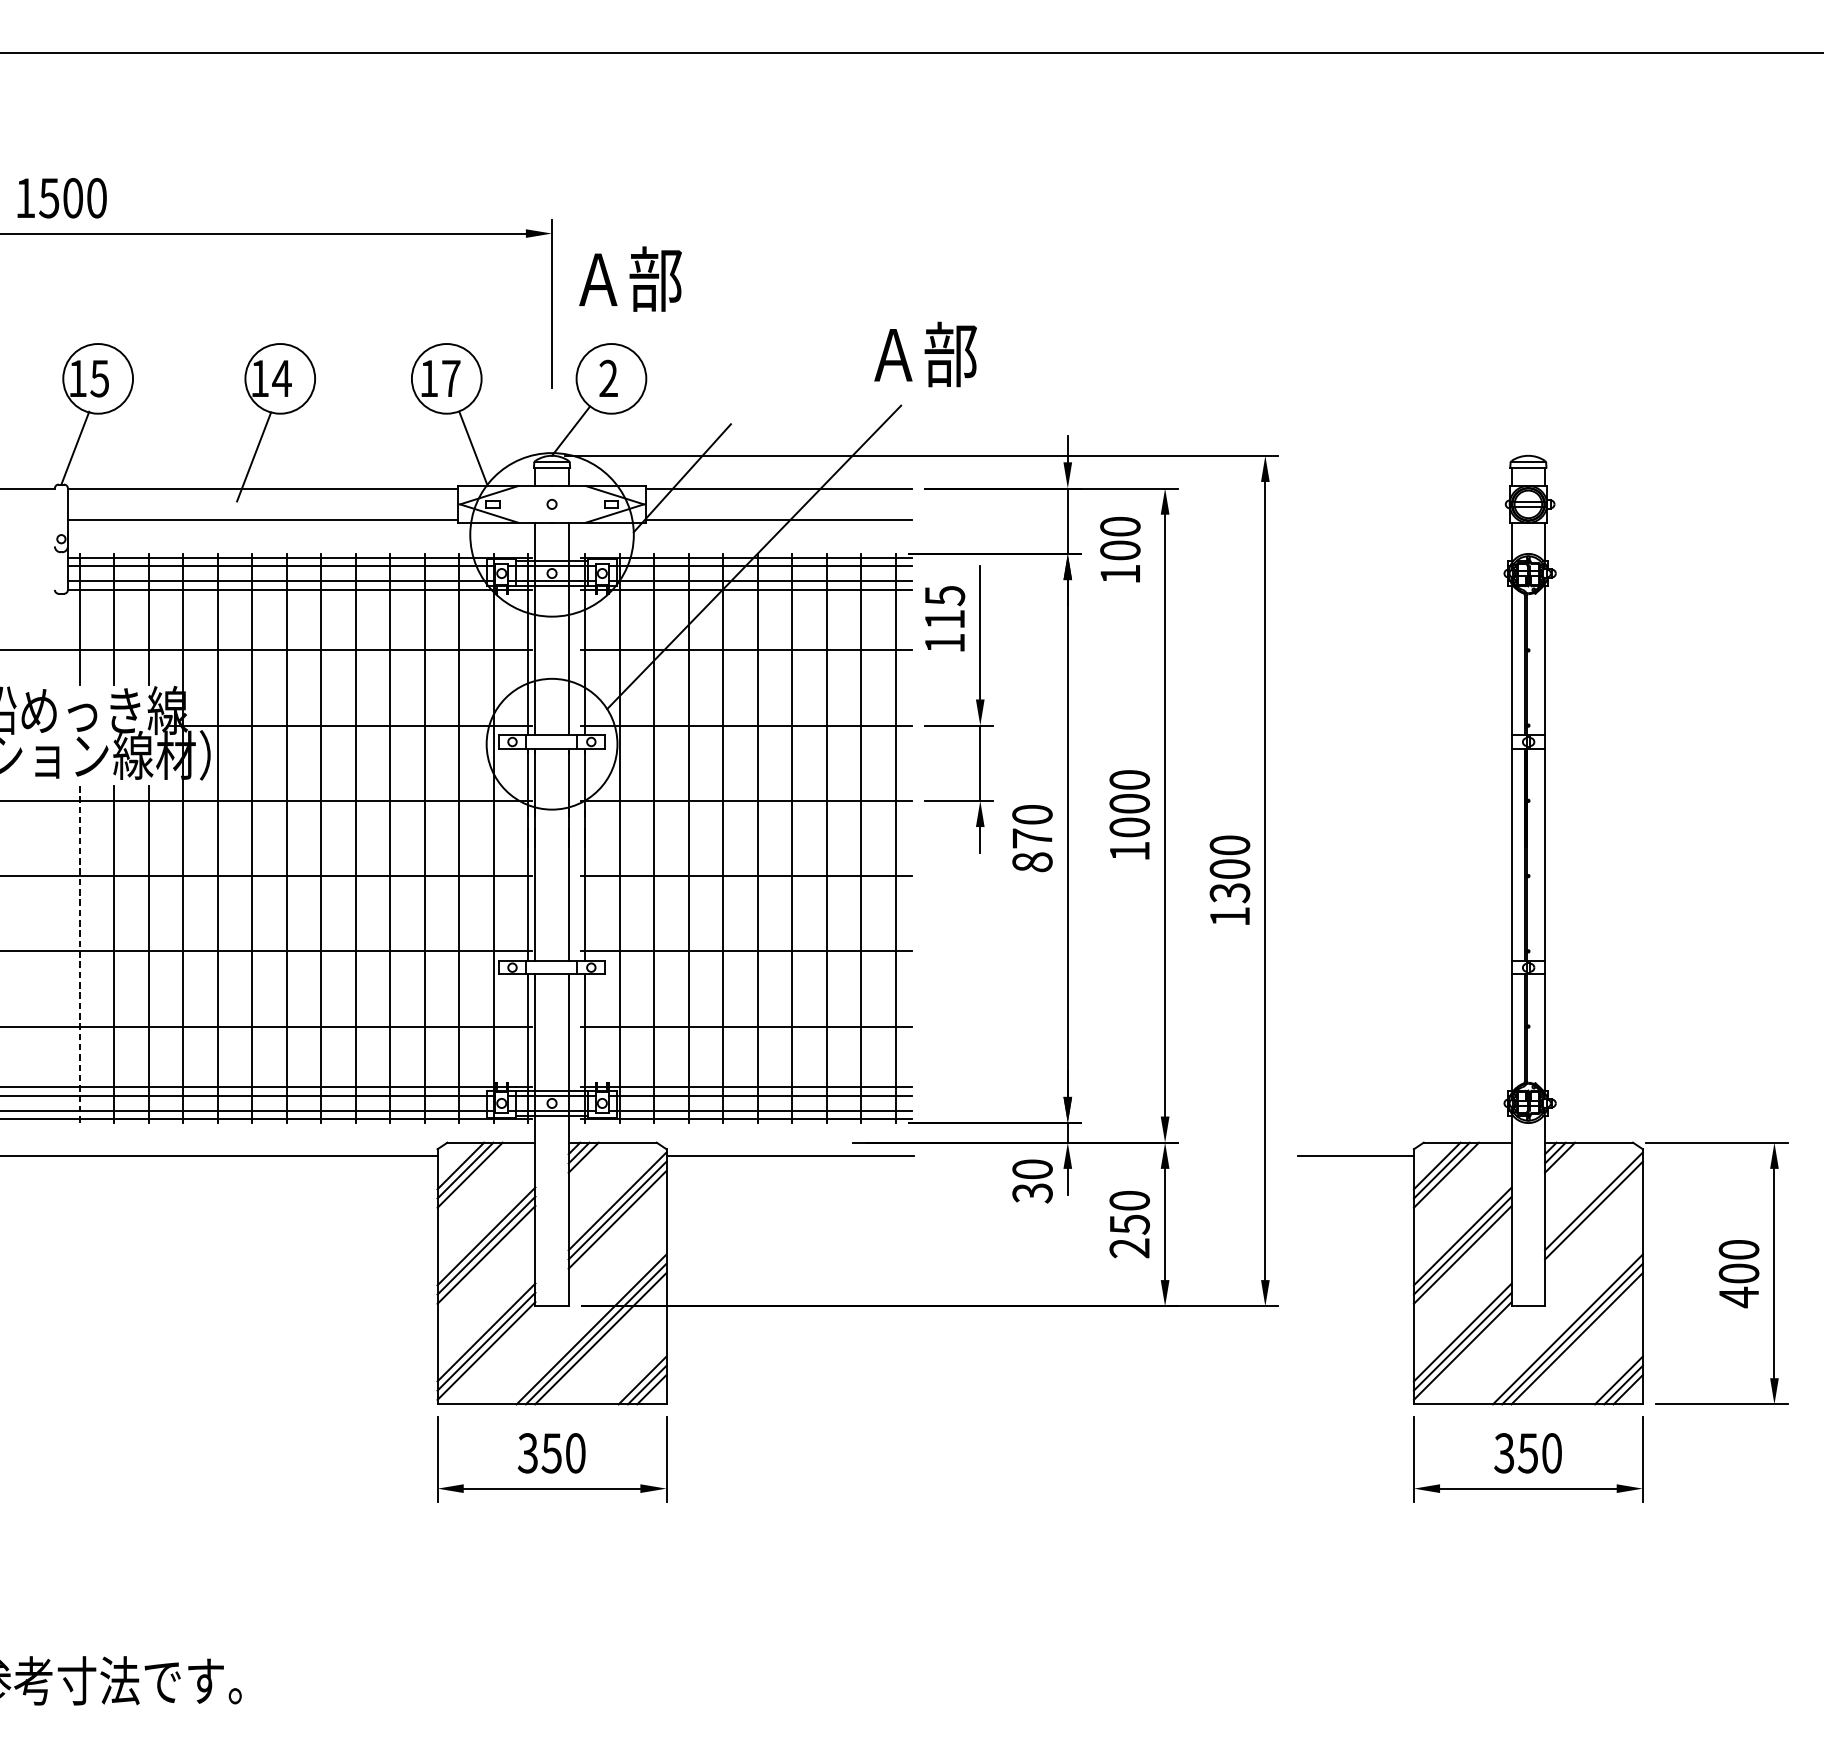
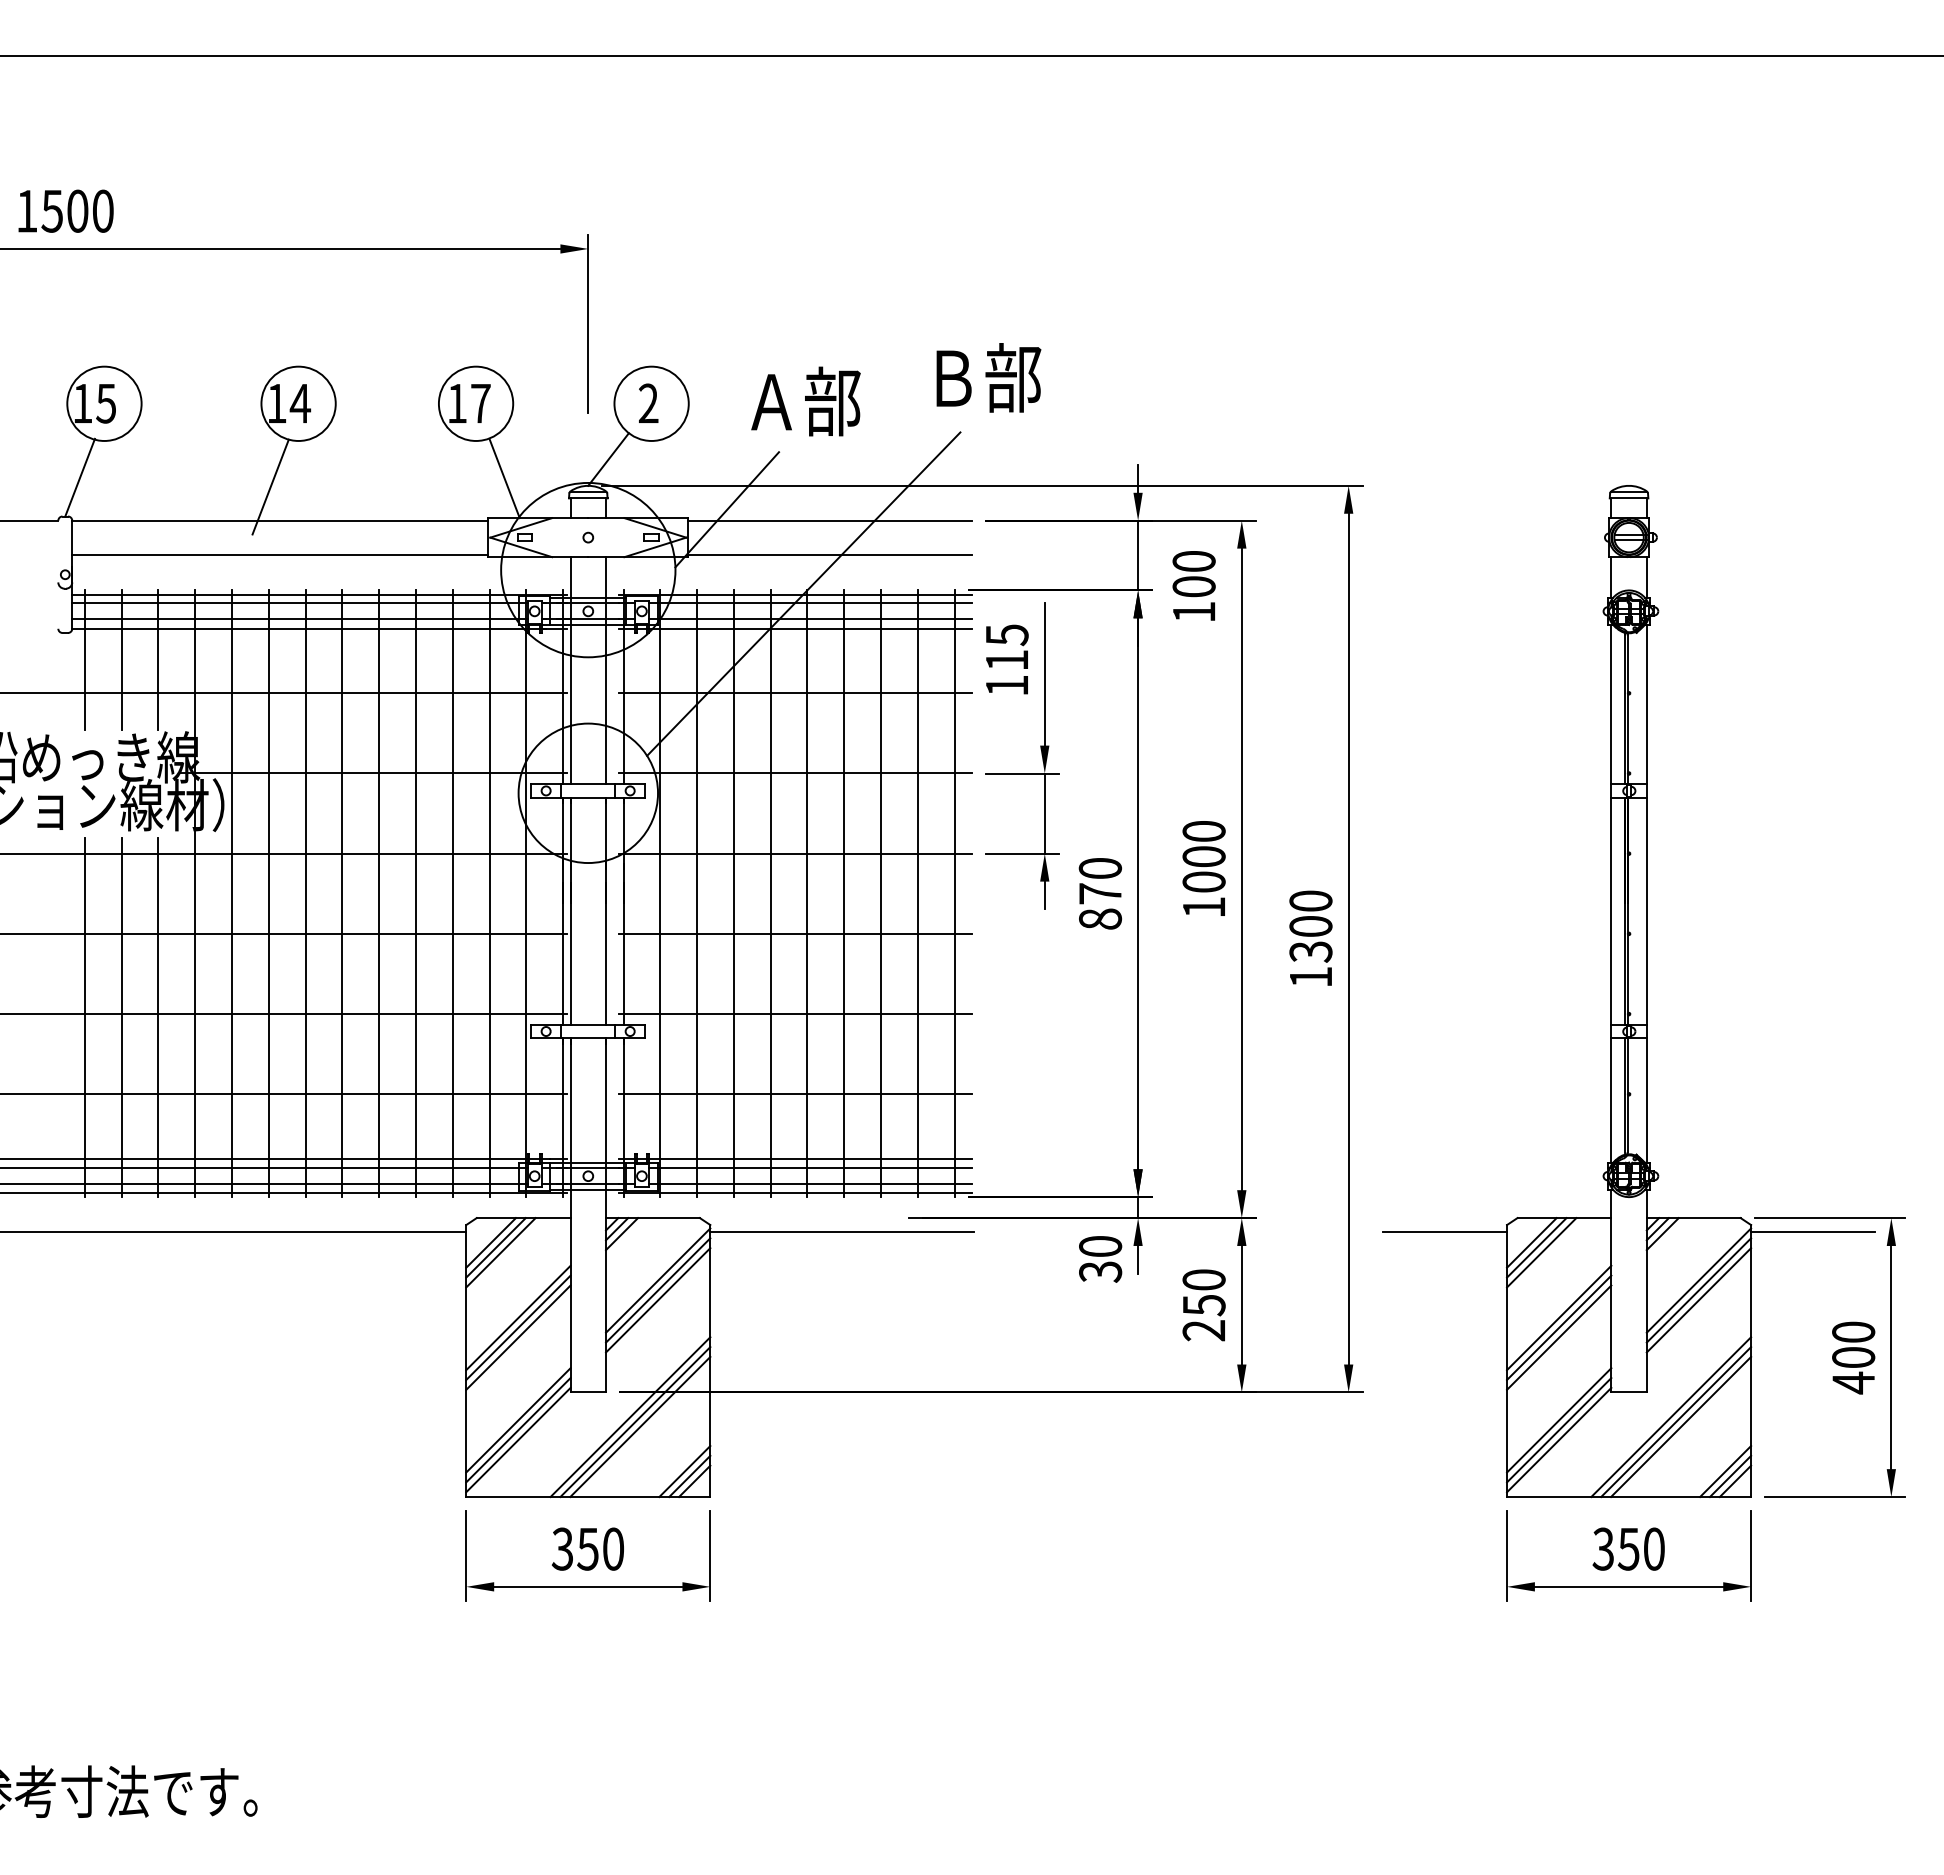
text: (630, 279) -> (805, 401), moved
text: (892, 355) -> (951, 378), Ａ部 -> Ｂ部
line: (79, 954) -> (84, 1017), dashed -> solid
line: (1700, 1156) -> (1812, 1232), added
line: (1593, 1220) -> (1698, 1300), added

